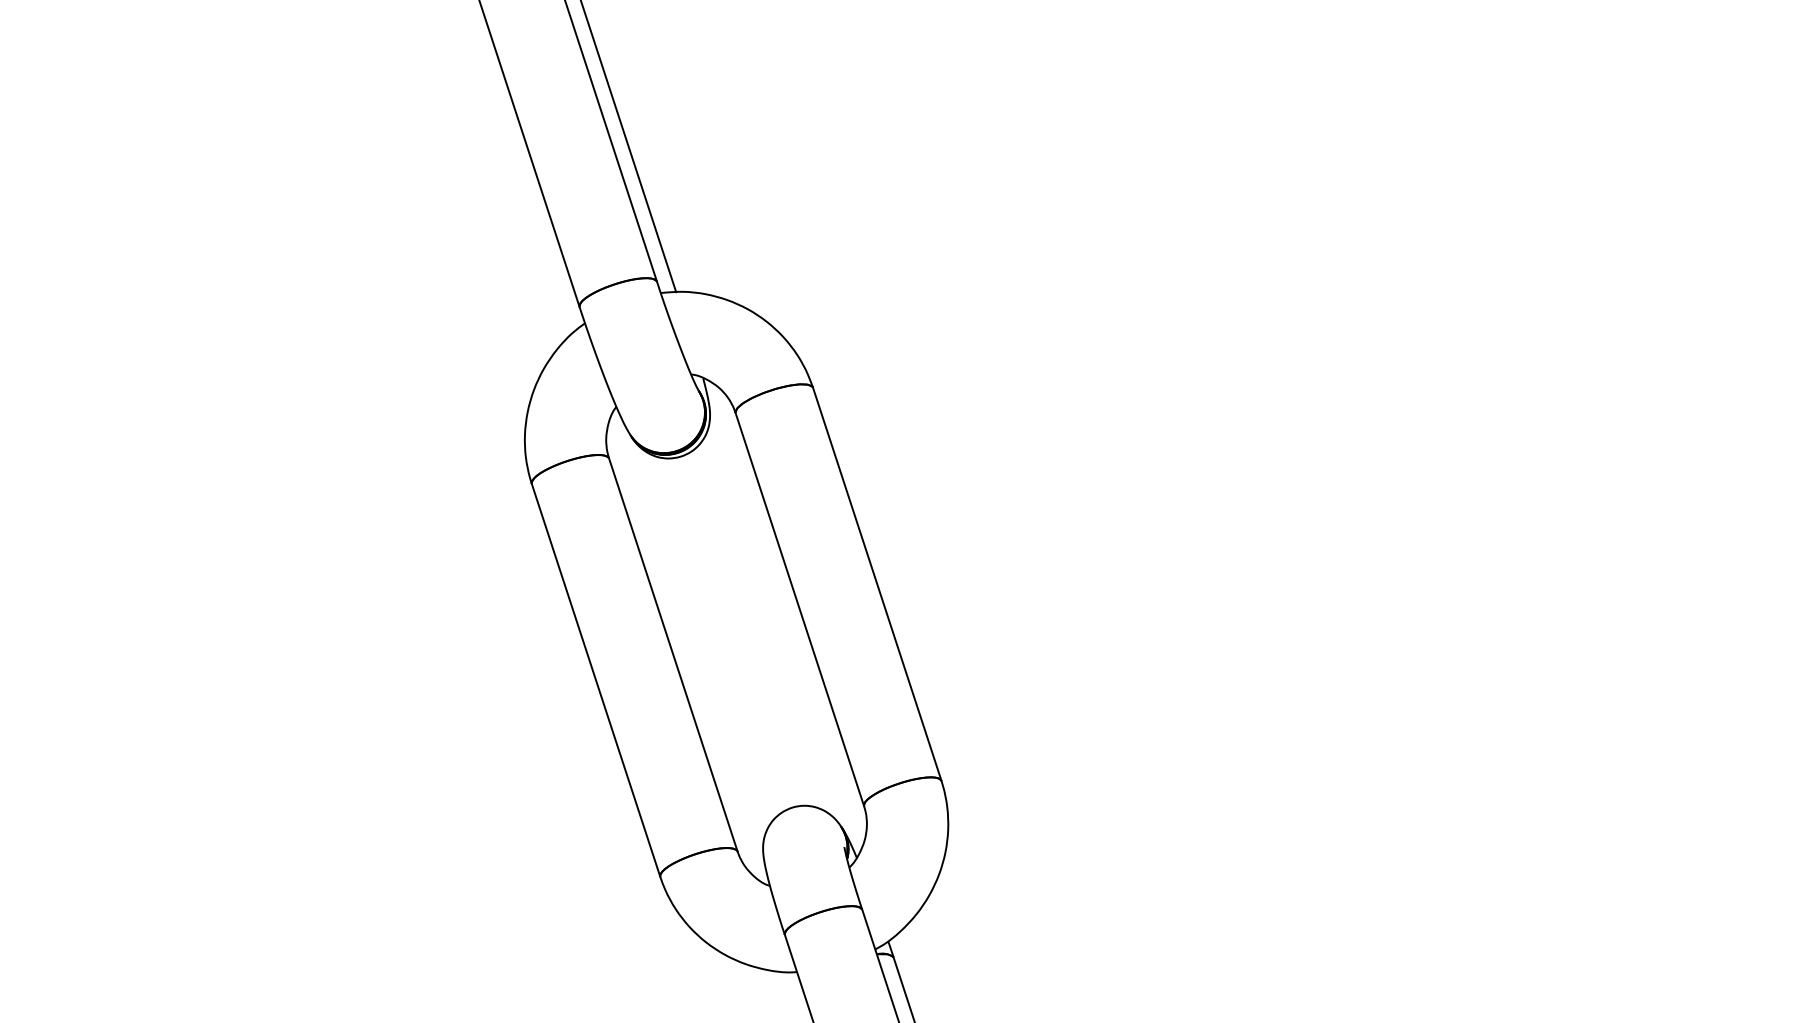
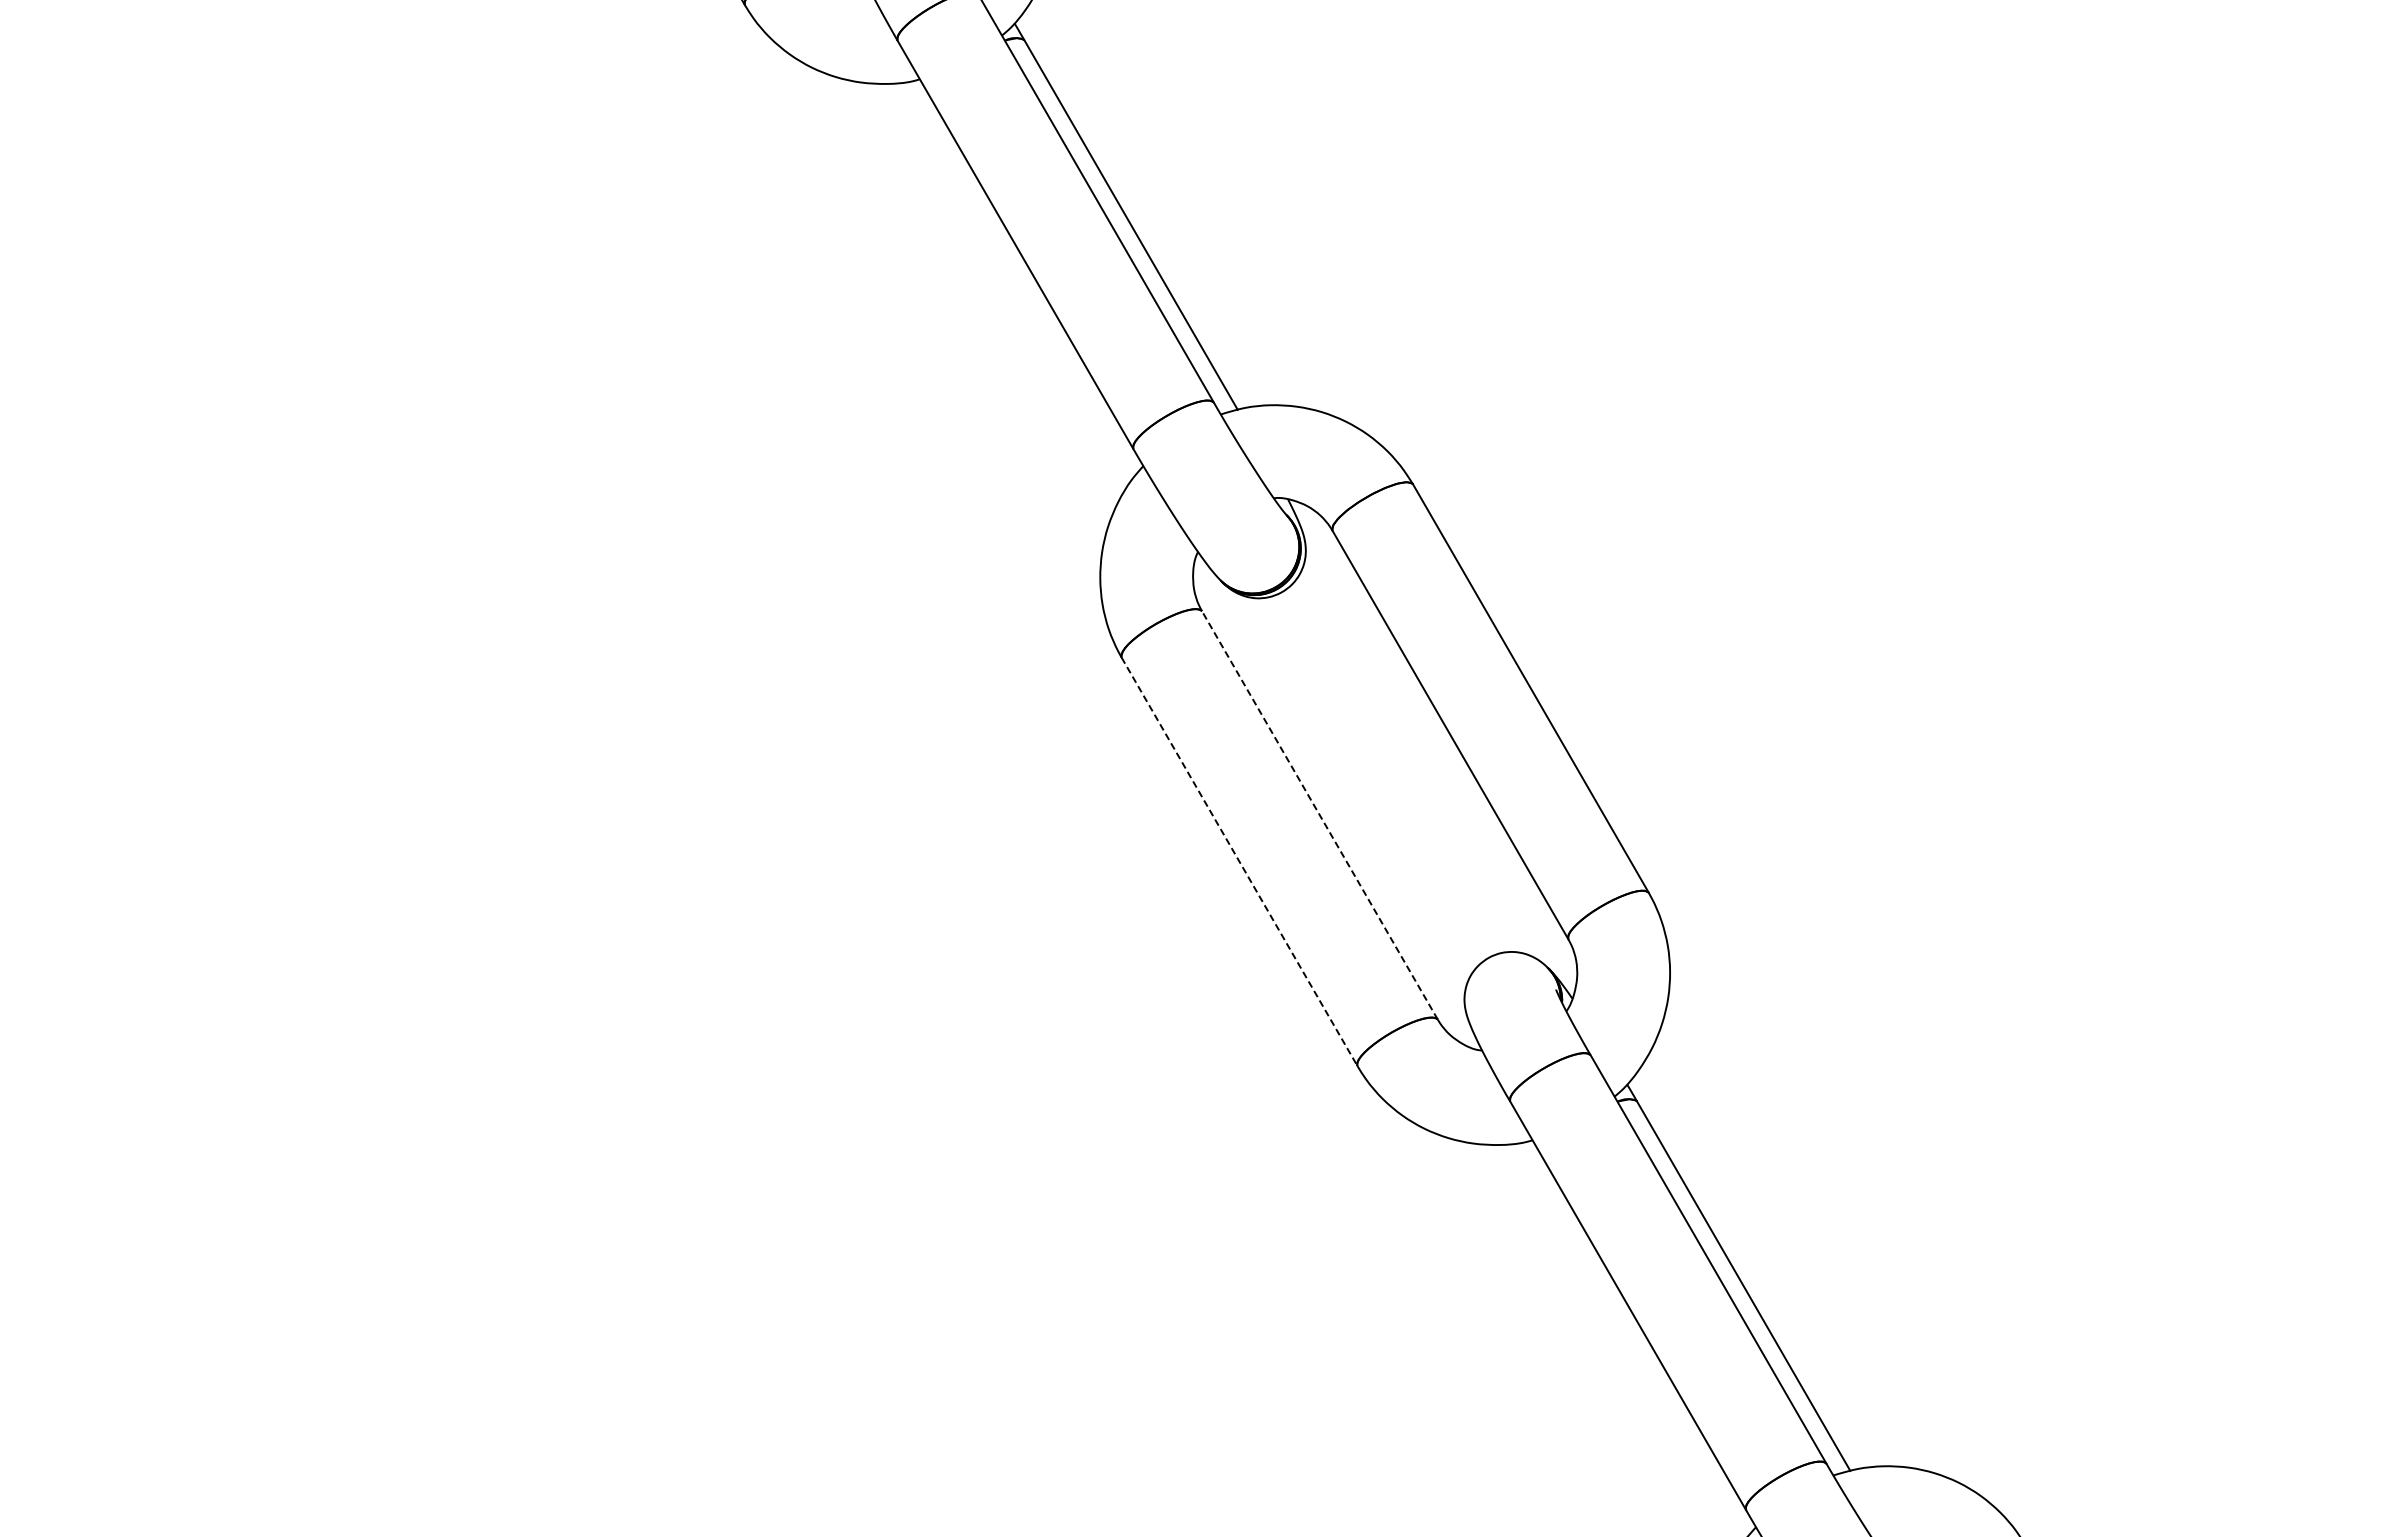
line: (672, 654) -> (1319, 815), solid -> dashed
line: (596, 679) -> (1239, 861), solid -> dashed

